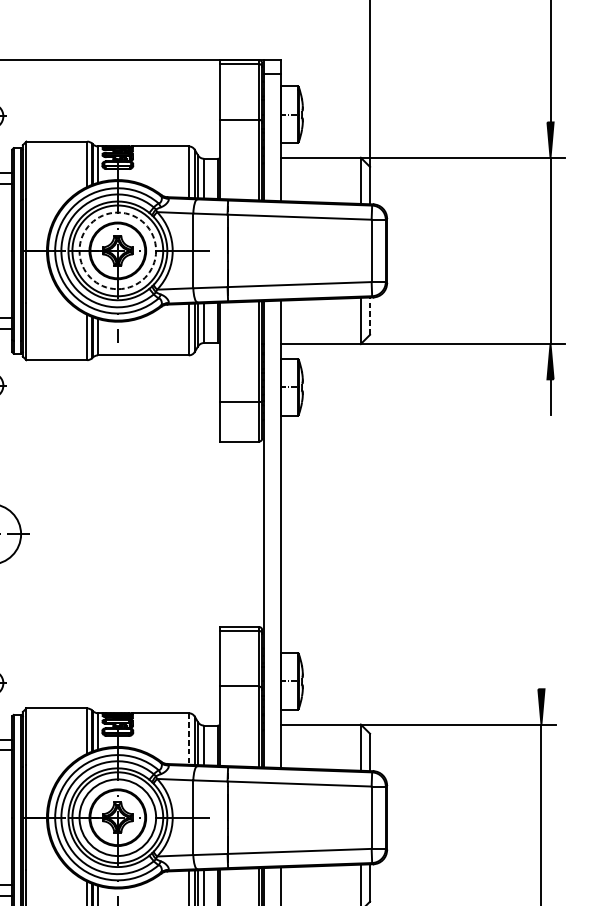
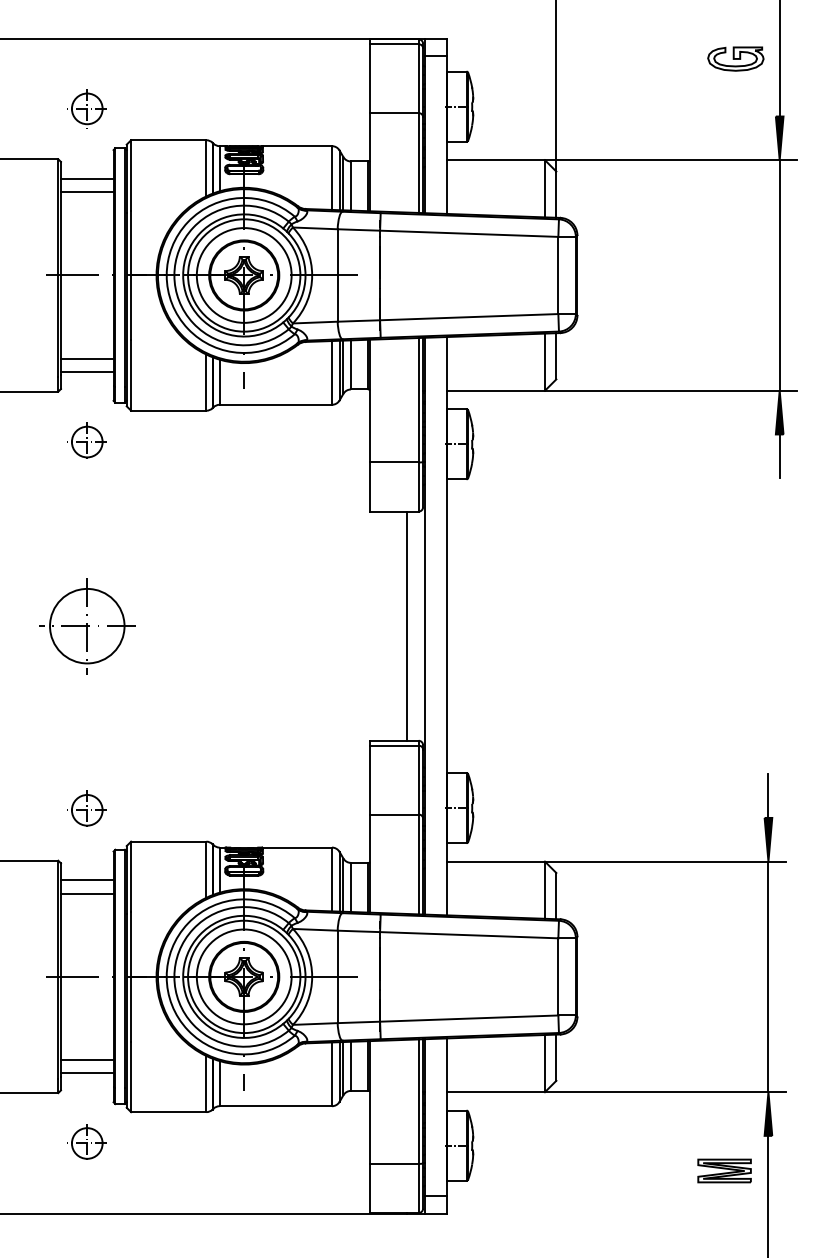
part: (514, 75) -> (735, 58), added
circle: (117, 250) -> (243, 275), dashed -> solid
line: (370, 315) -> (556, 355), dashed -> solid
line: (249, 533) -> (407, 625), added
line: (541, 671) -> (768, 795), added
line: (189, 739) -> (332, 879), dashed -> solid

